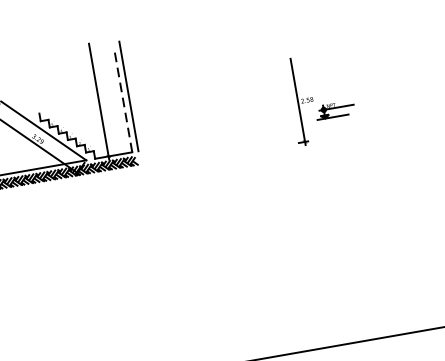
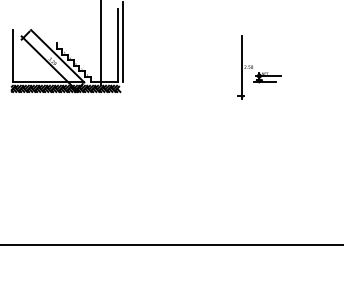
line: (122, 102) -> (117, 45), dashed -> solid

